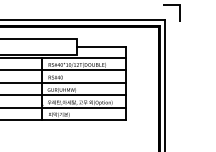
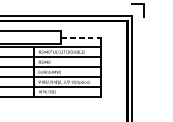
line: (101, 46) -> (81, 37), solid -> dashed

